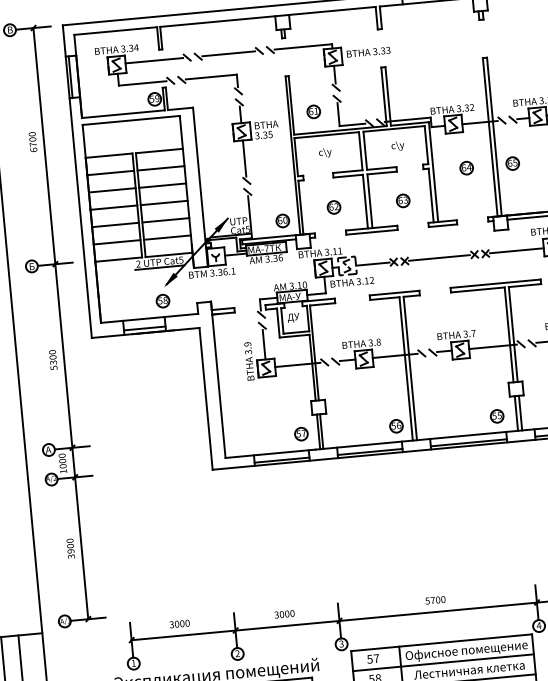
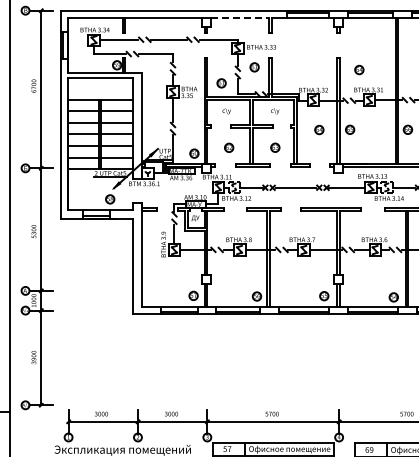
line: (332, 10) -> (240, 17), solid -> dashed
part: (518, 71) -> (359, 69), added
part: (360, 83) -> (254, 67), added

